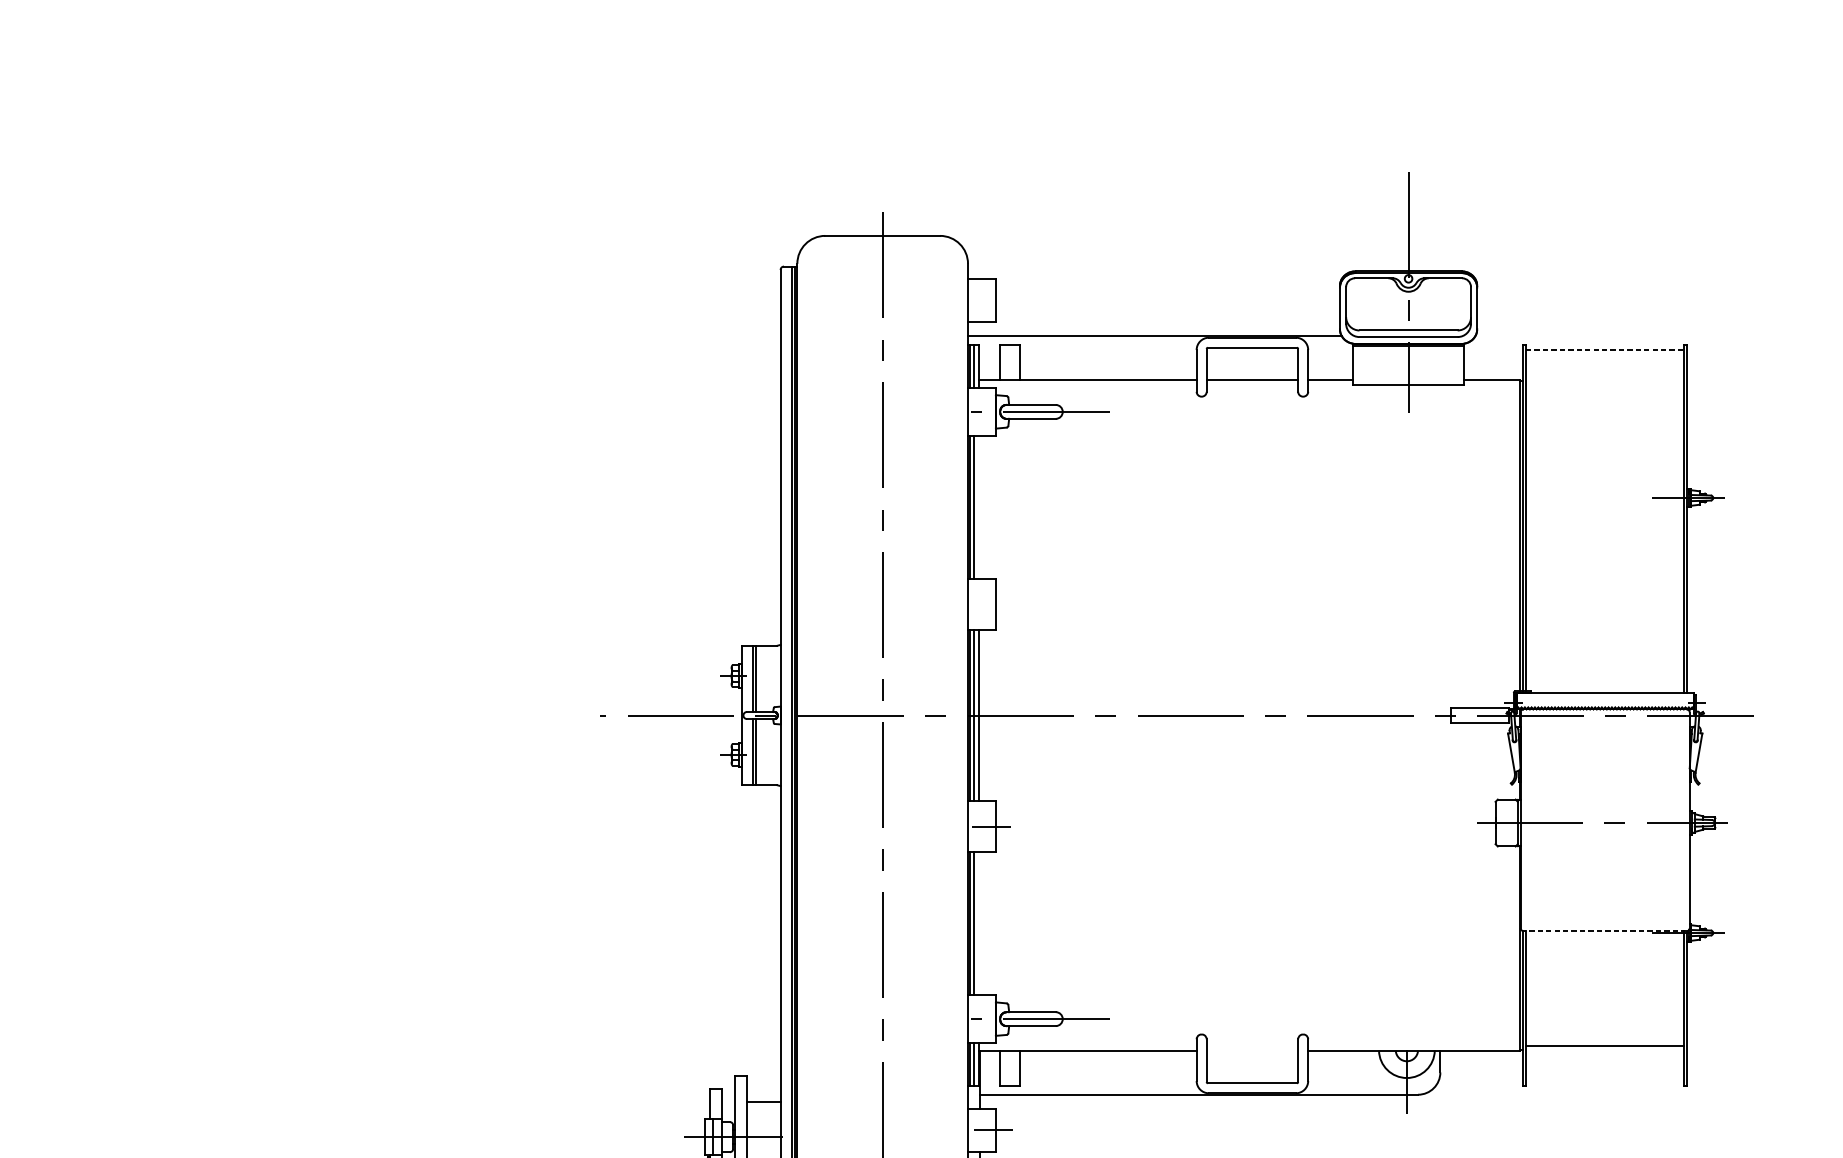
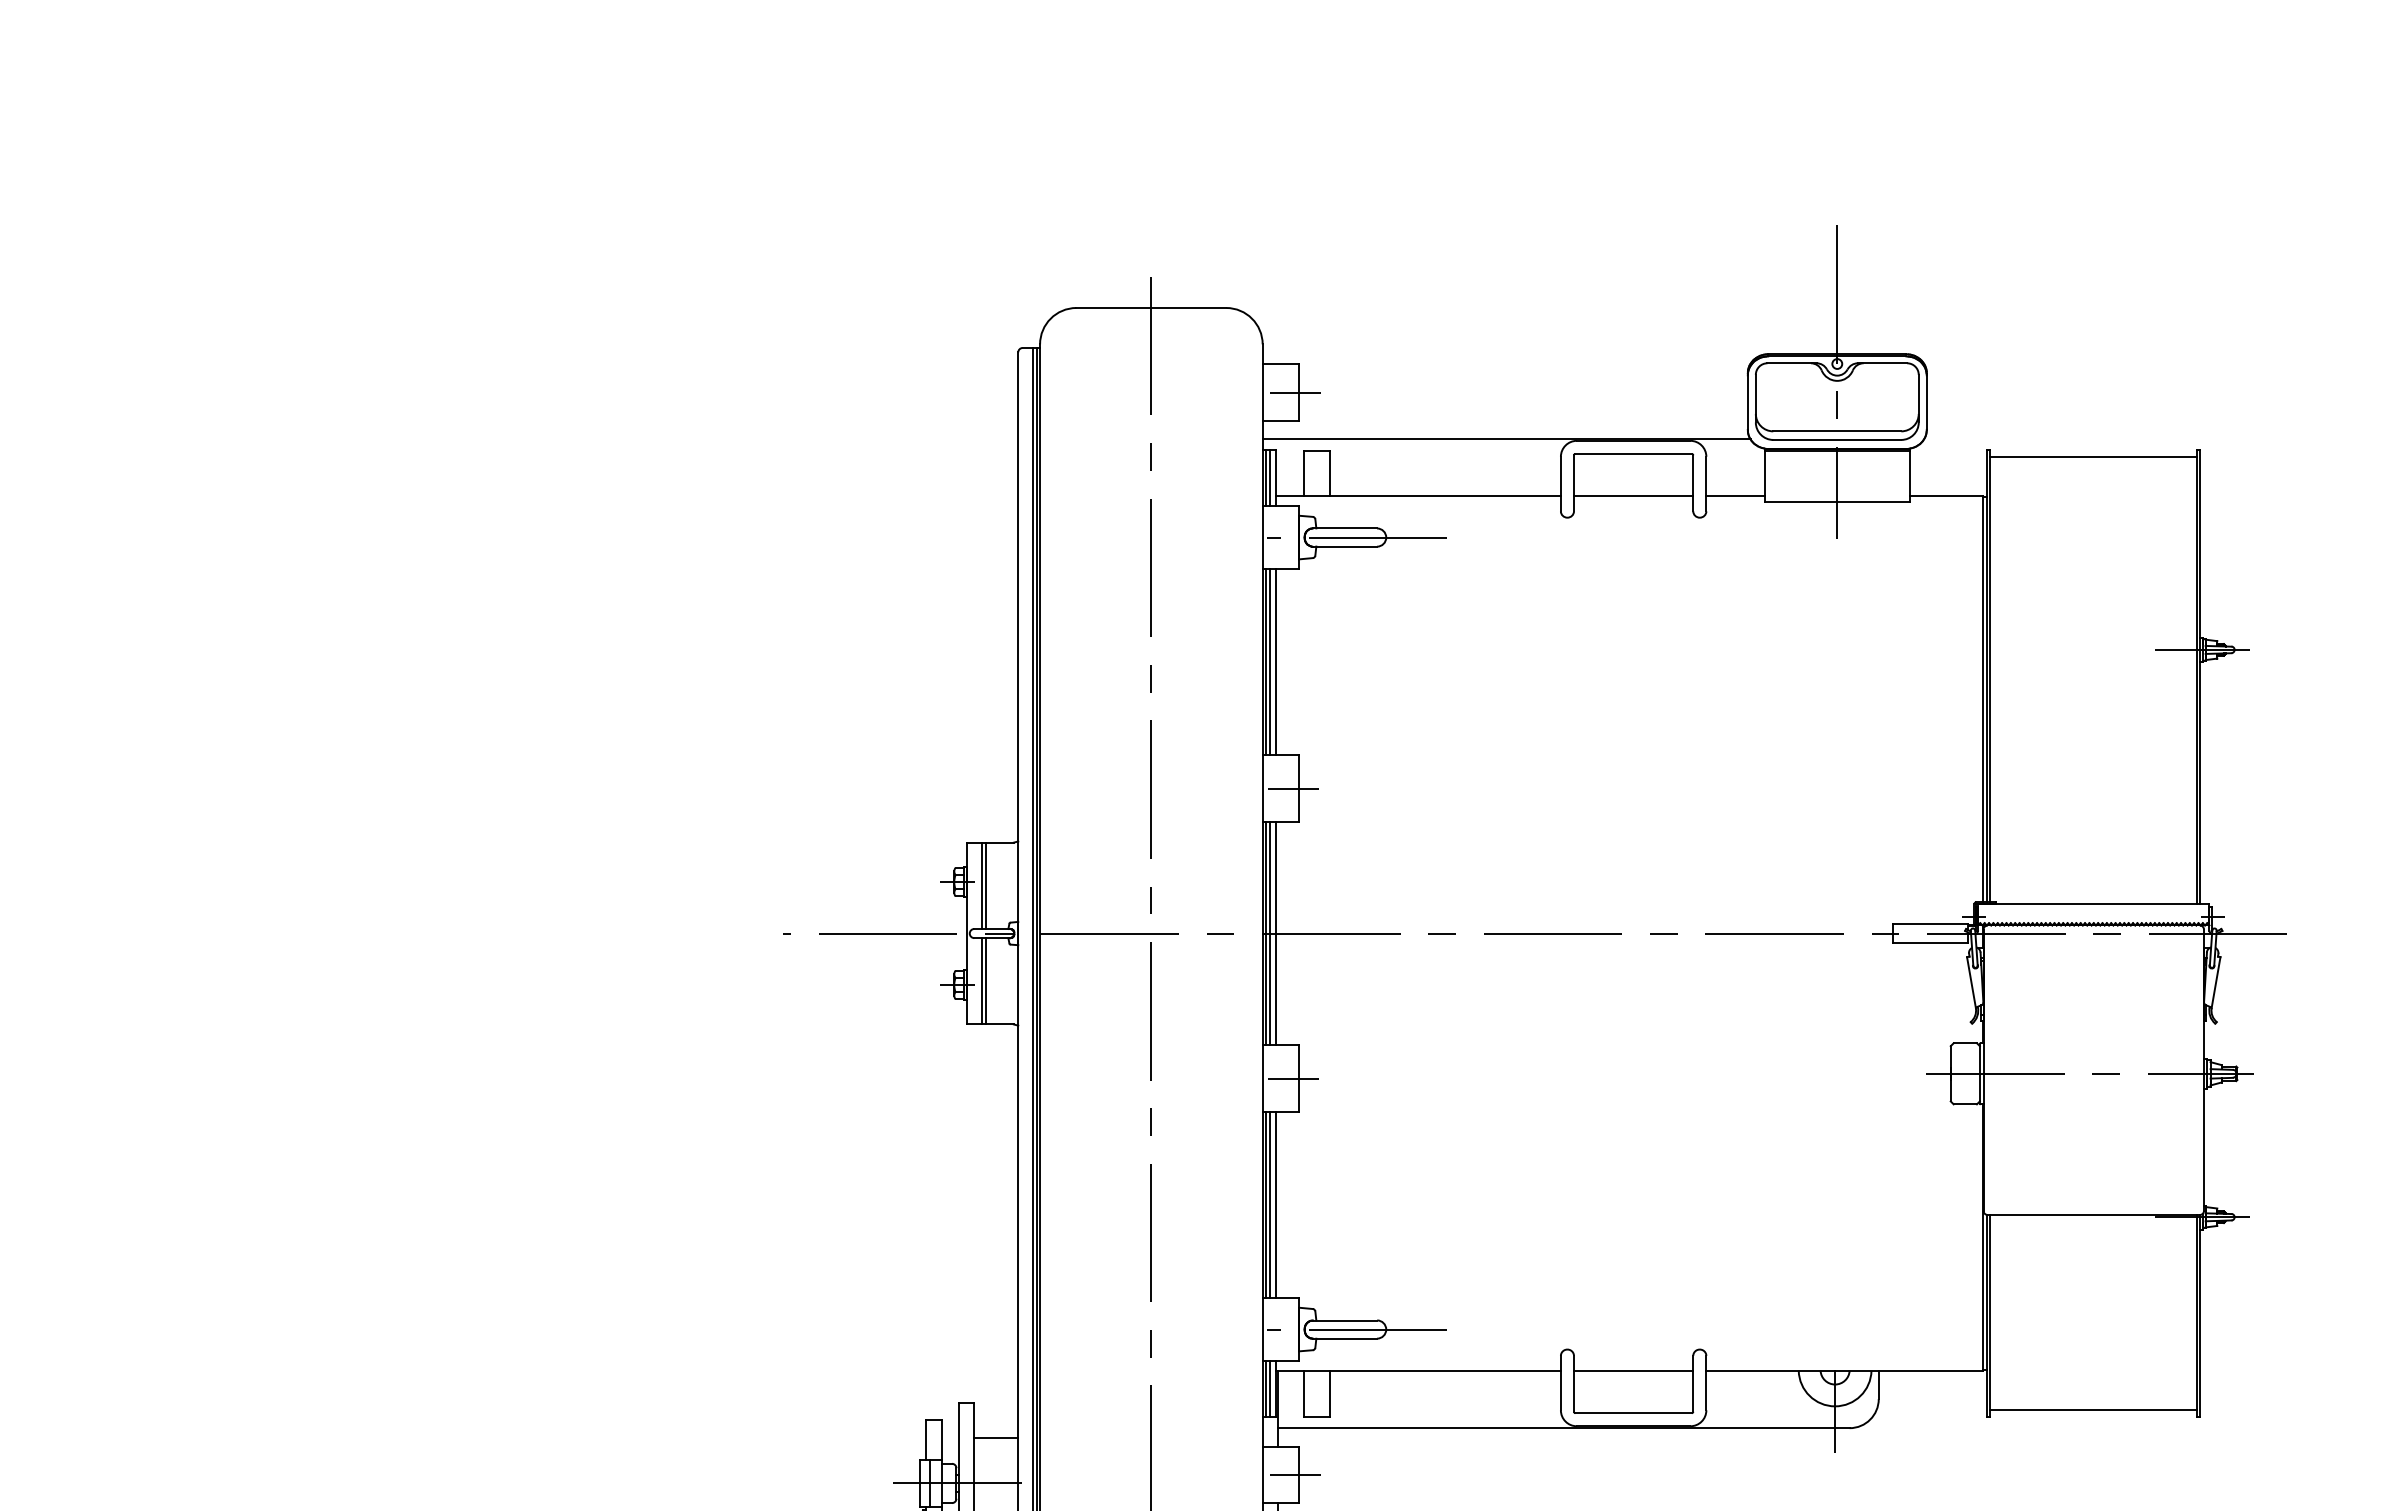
line: (992, 300) -> (1294, 392), added
line: (1605, 350) -> (2094, 457), dashed -> solid
line: (978, 506) -> (1276, 661), added
line: (991, 604) -> (1293, 788), added
line: (978, 923) -> (1276, 1204), added
line: (1605, 931) -> (2093, 1215), dashed -> solid
line: (1605, 1045) -> (2093, 1409), moved
line: (1252, 1050) -> (1633, 1370), added

